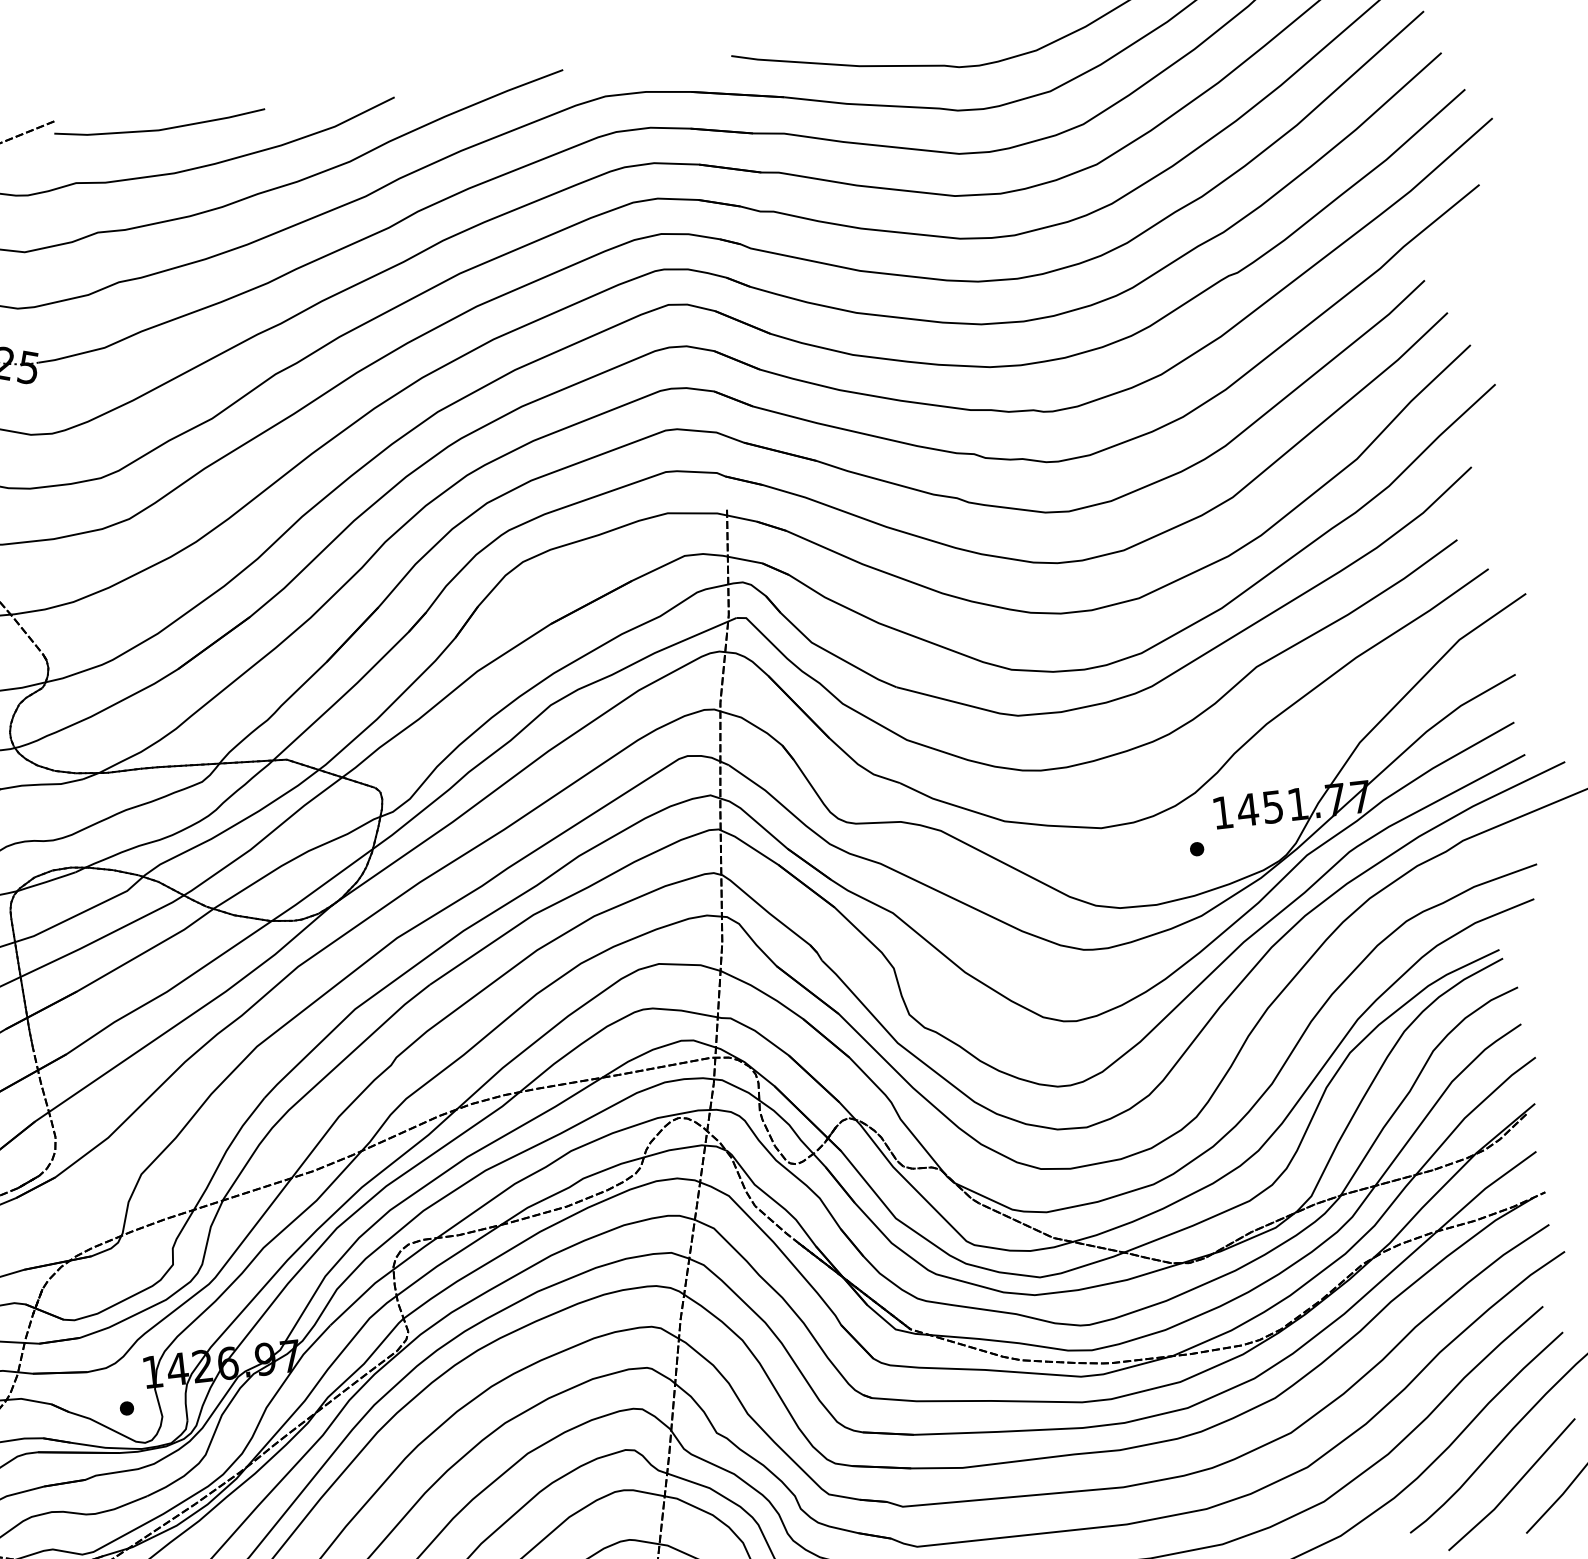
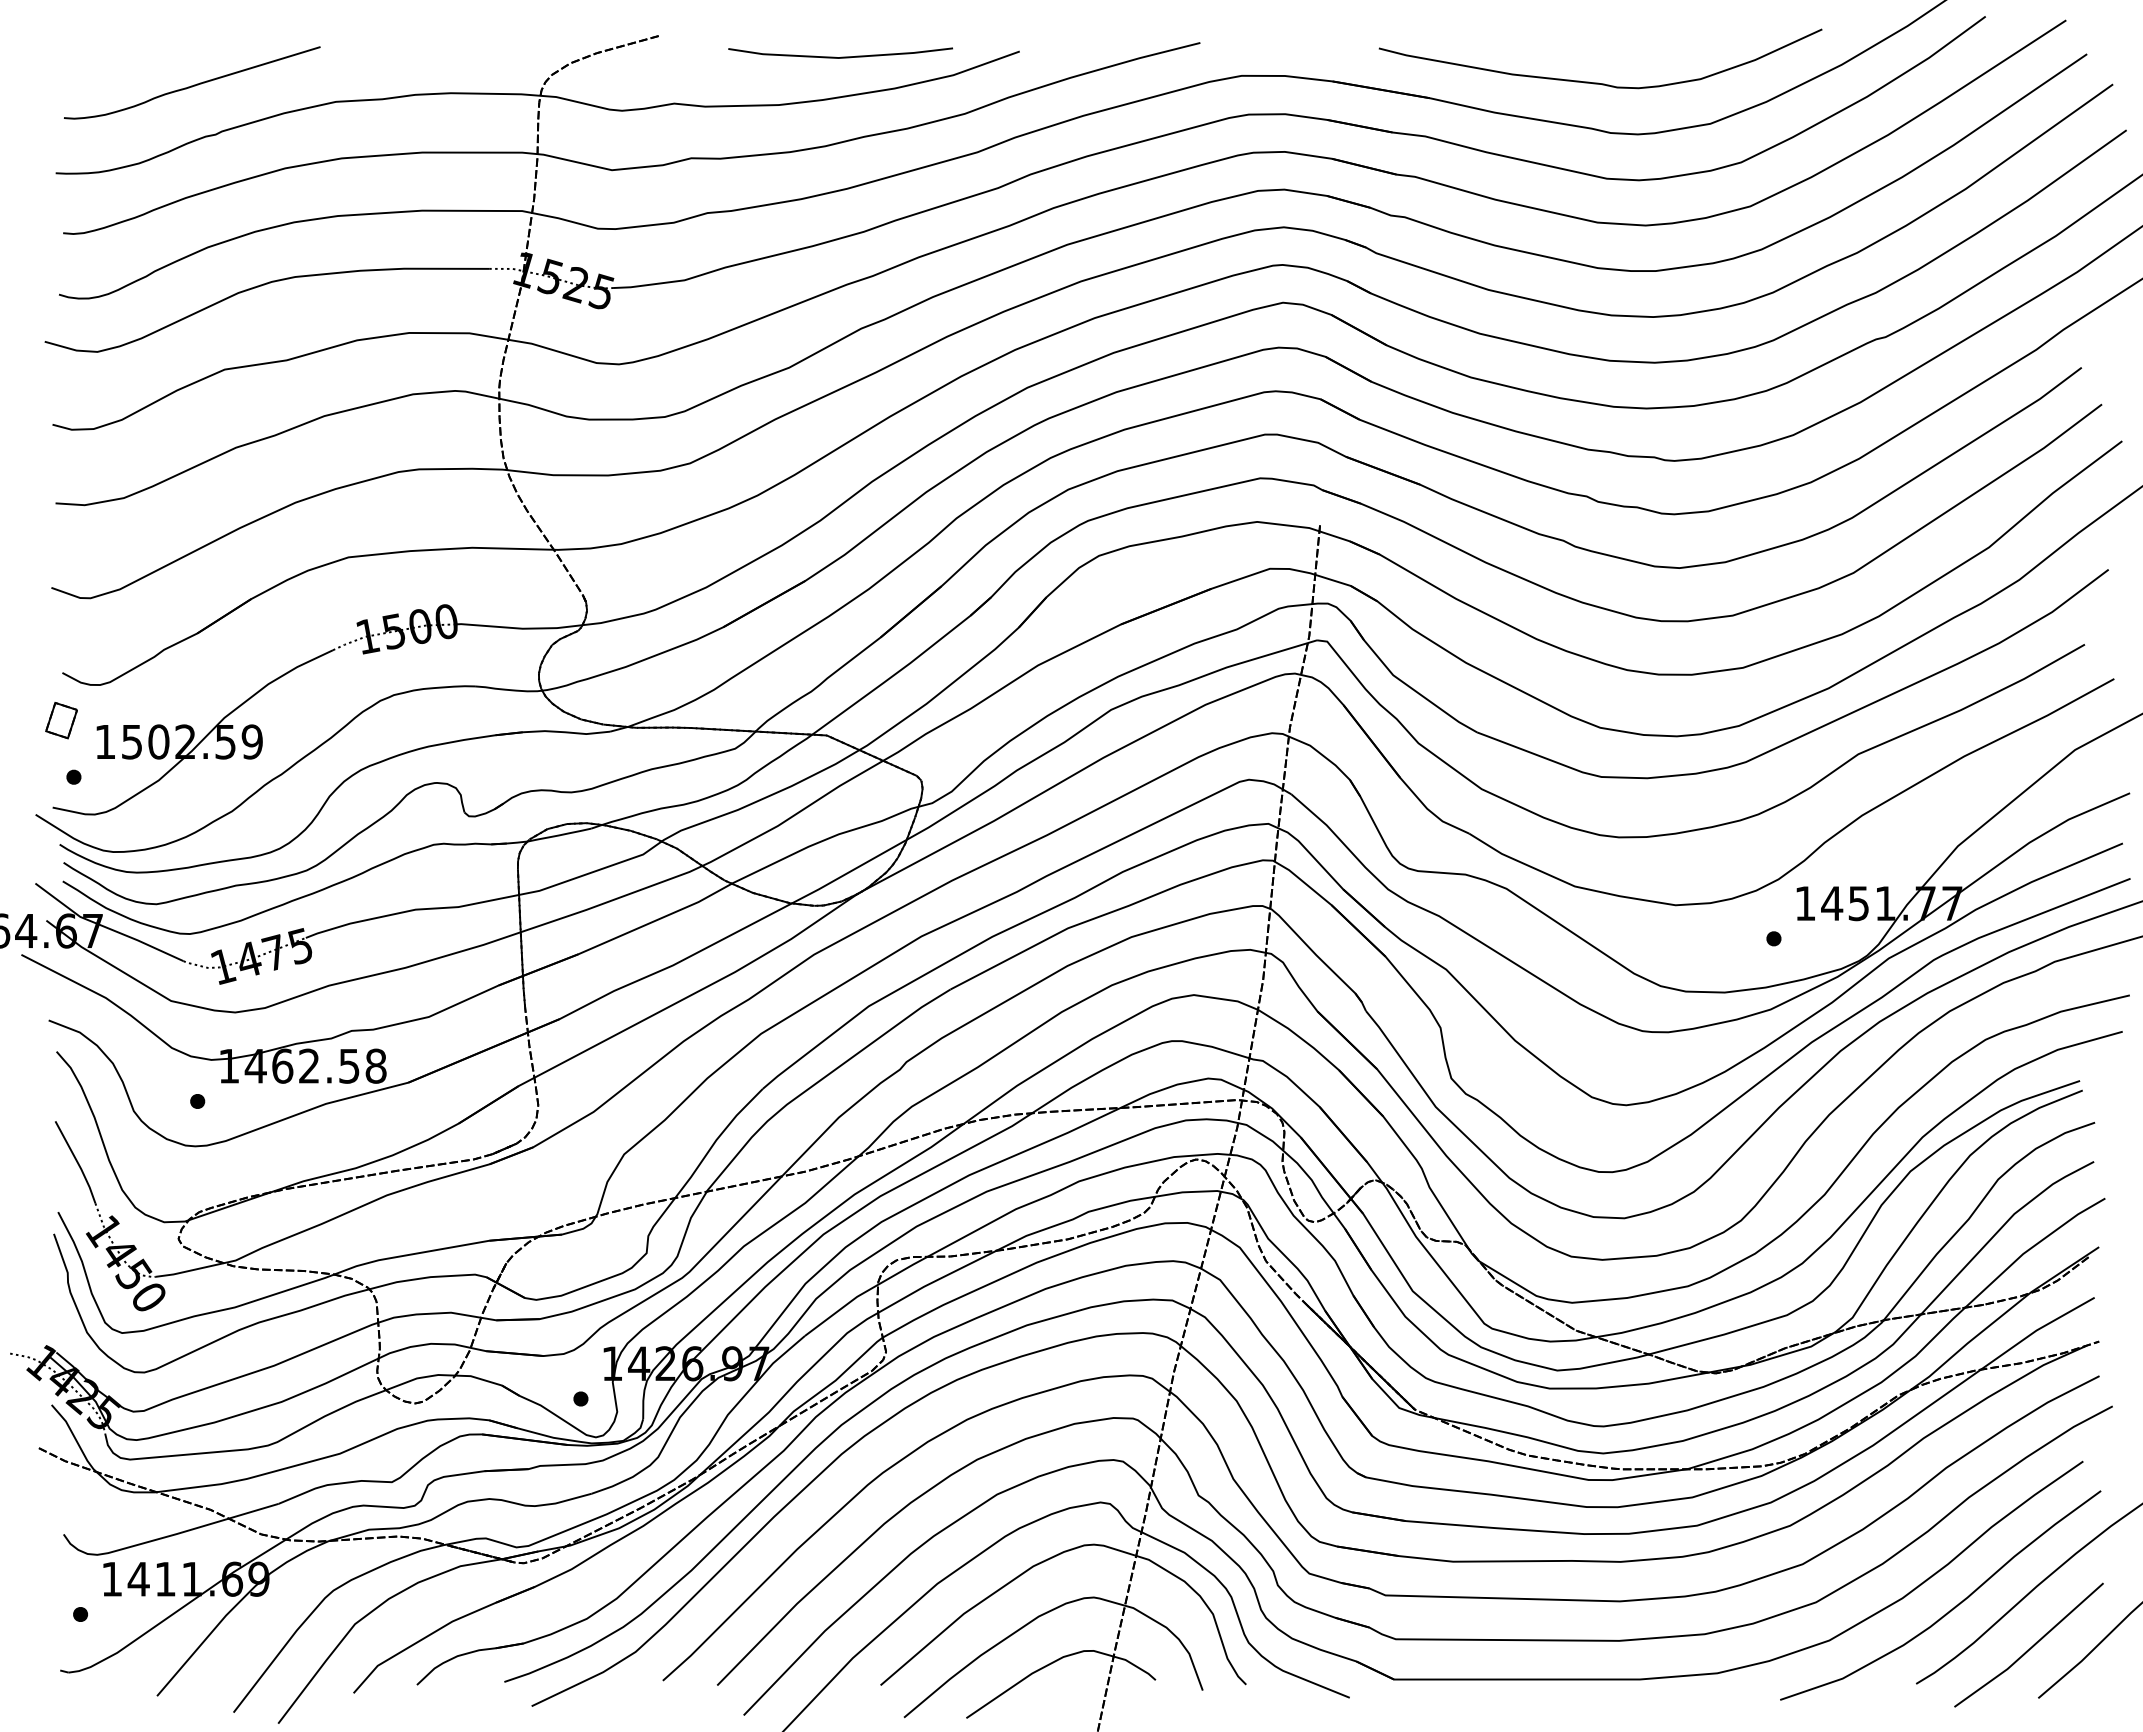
line: (161, 128) -> (841, 56), moved

